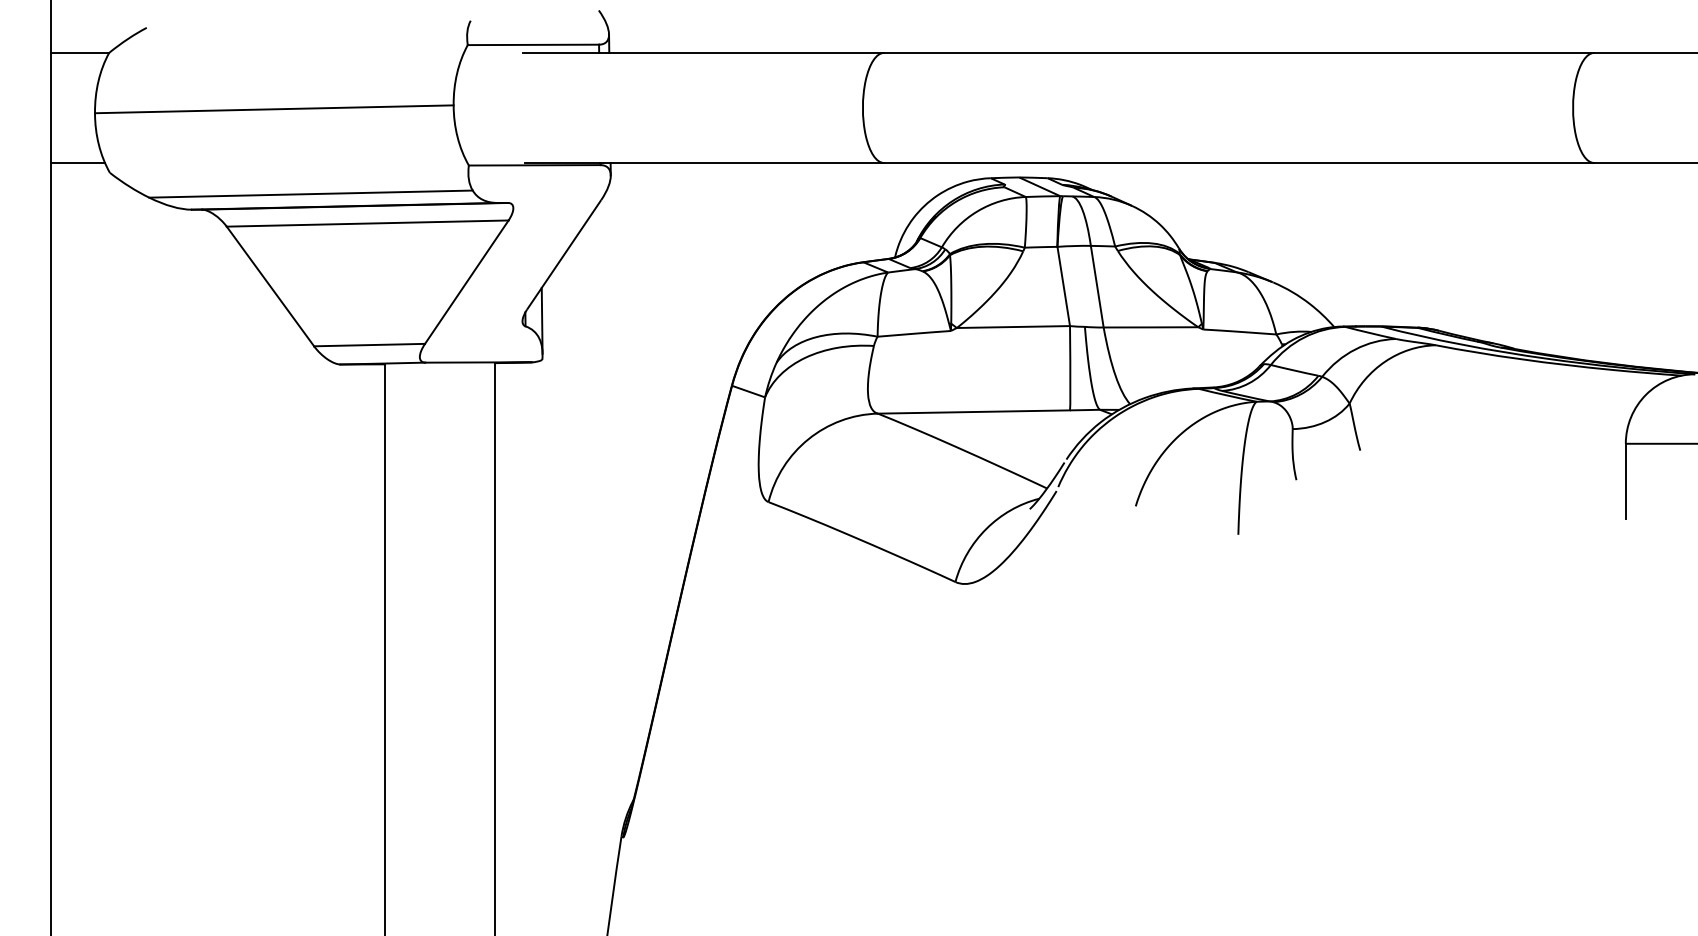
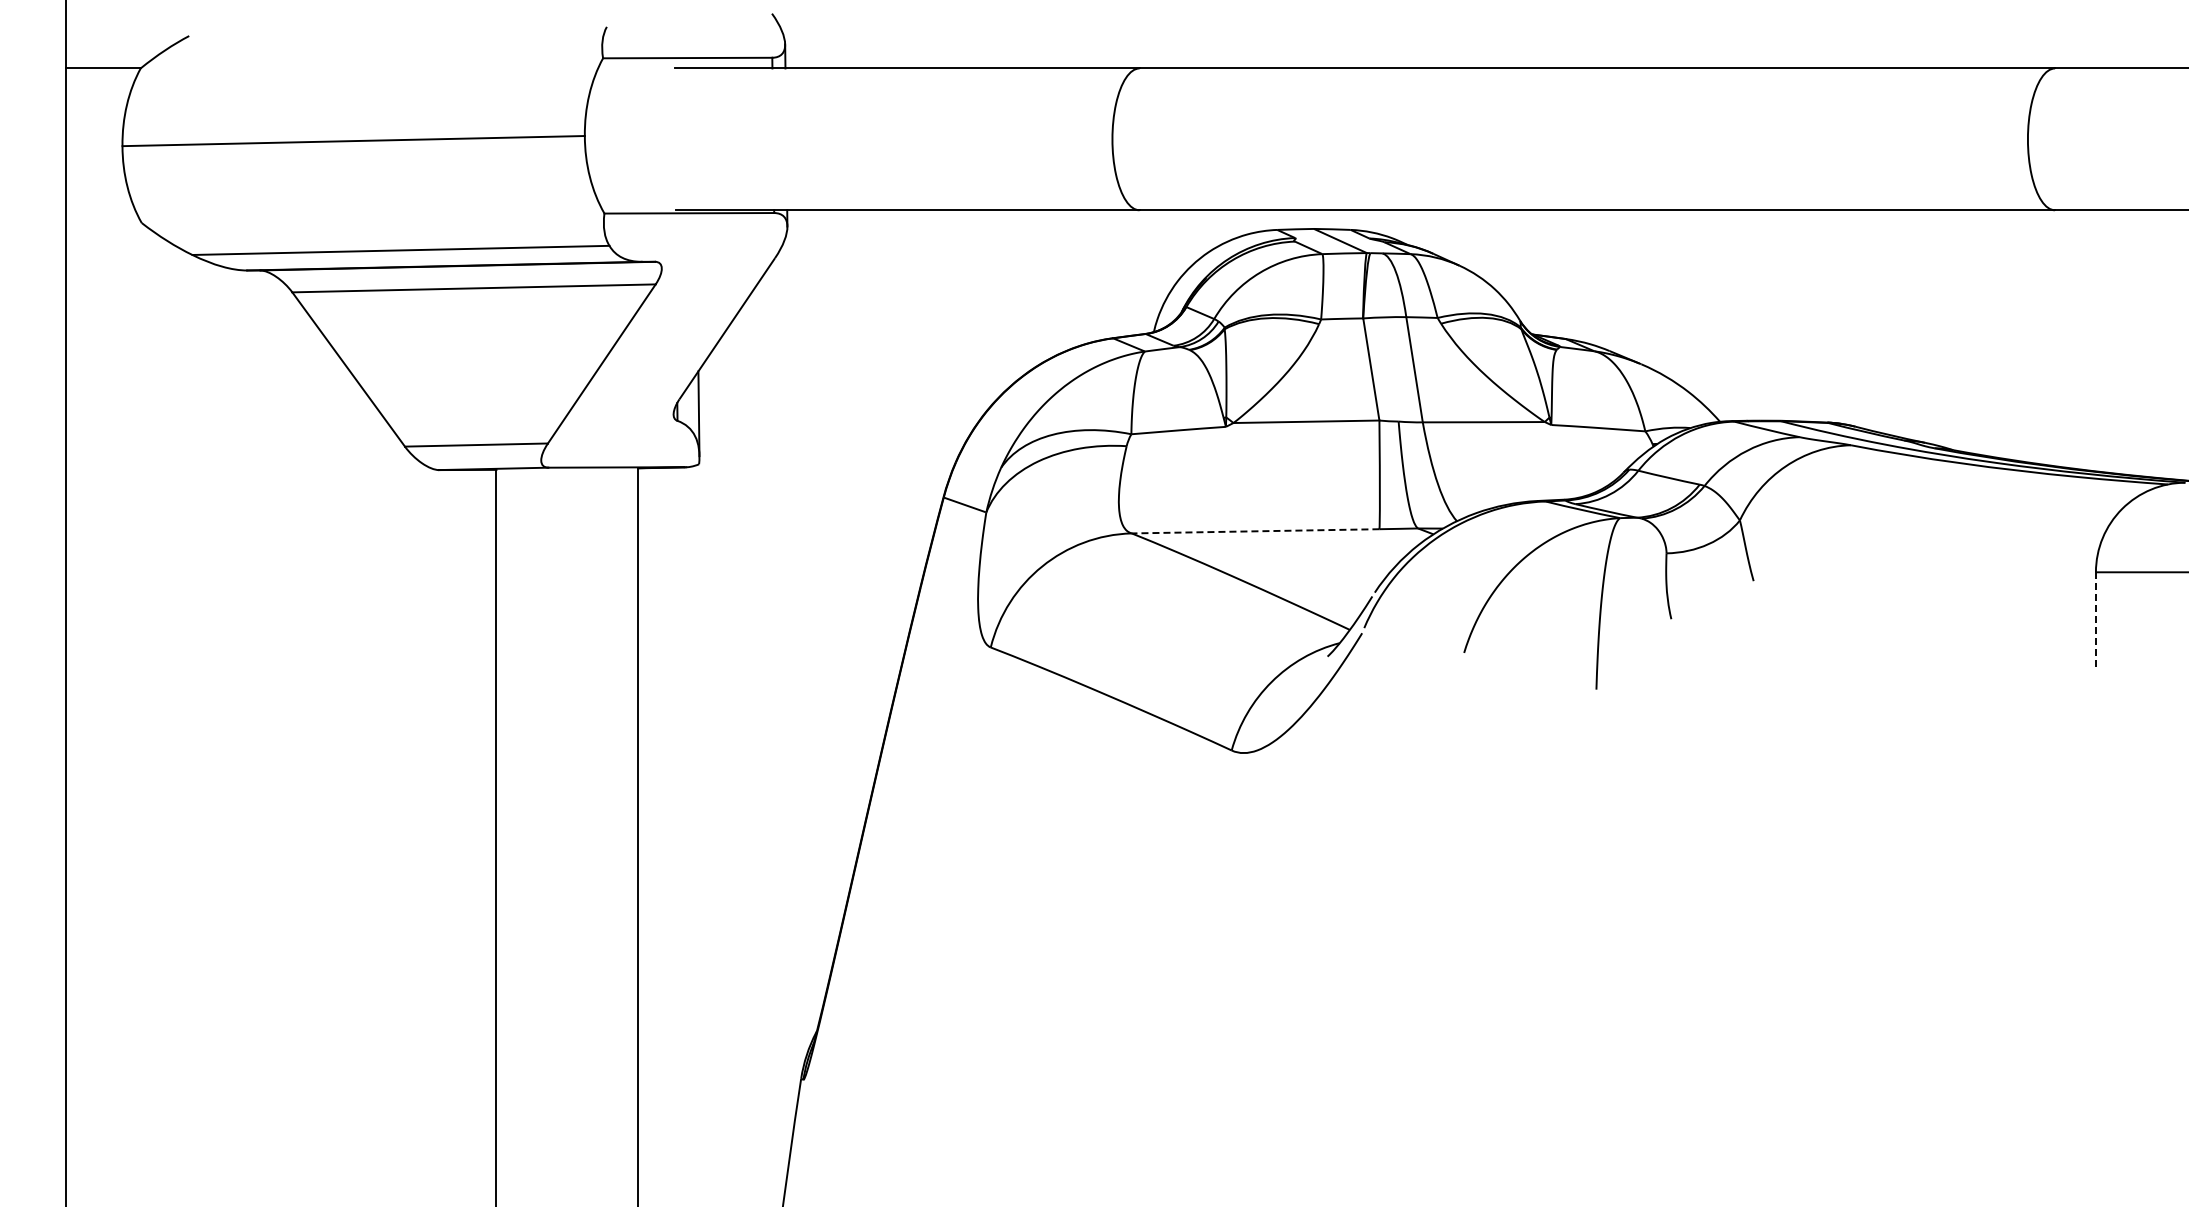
line: (77, 163) -> (100, 210), removed
line: (973, 412) -> (1255, 531), solid -> dashed
line: (1625, 481) -> (2095, 621), solid -> dashed

